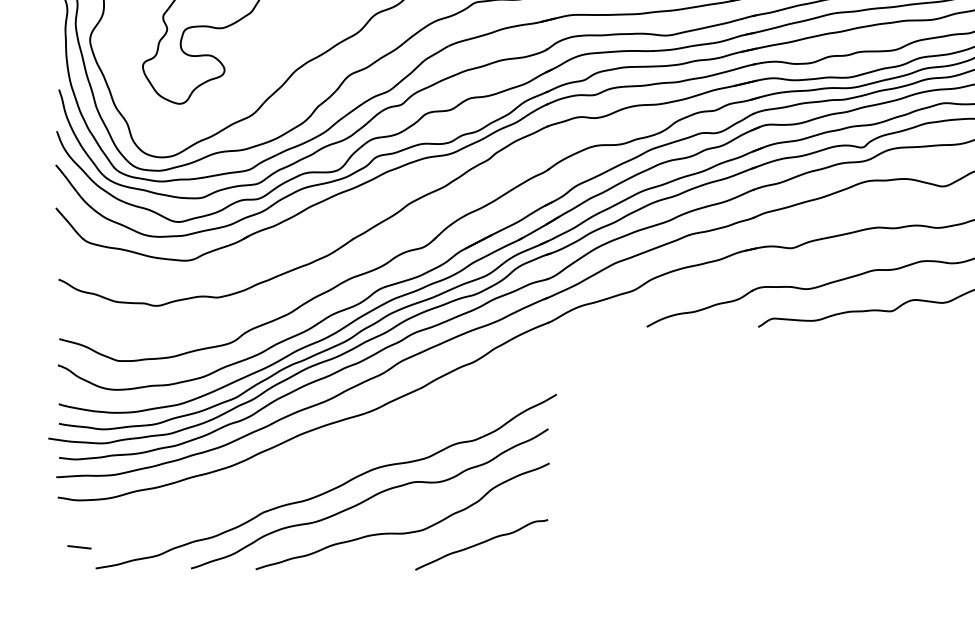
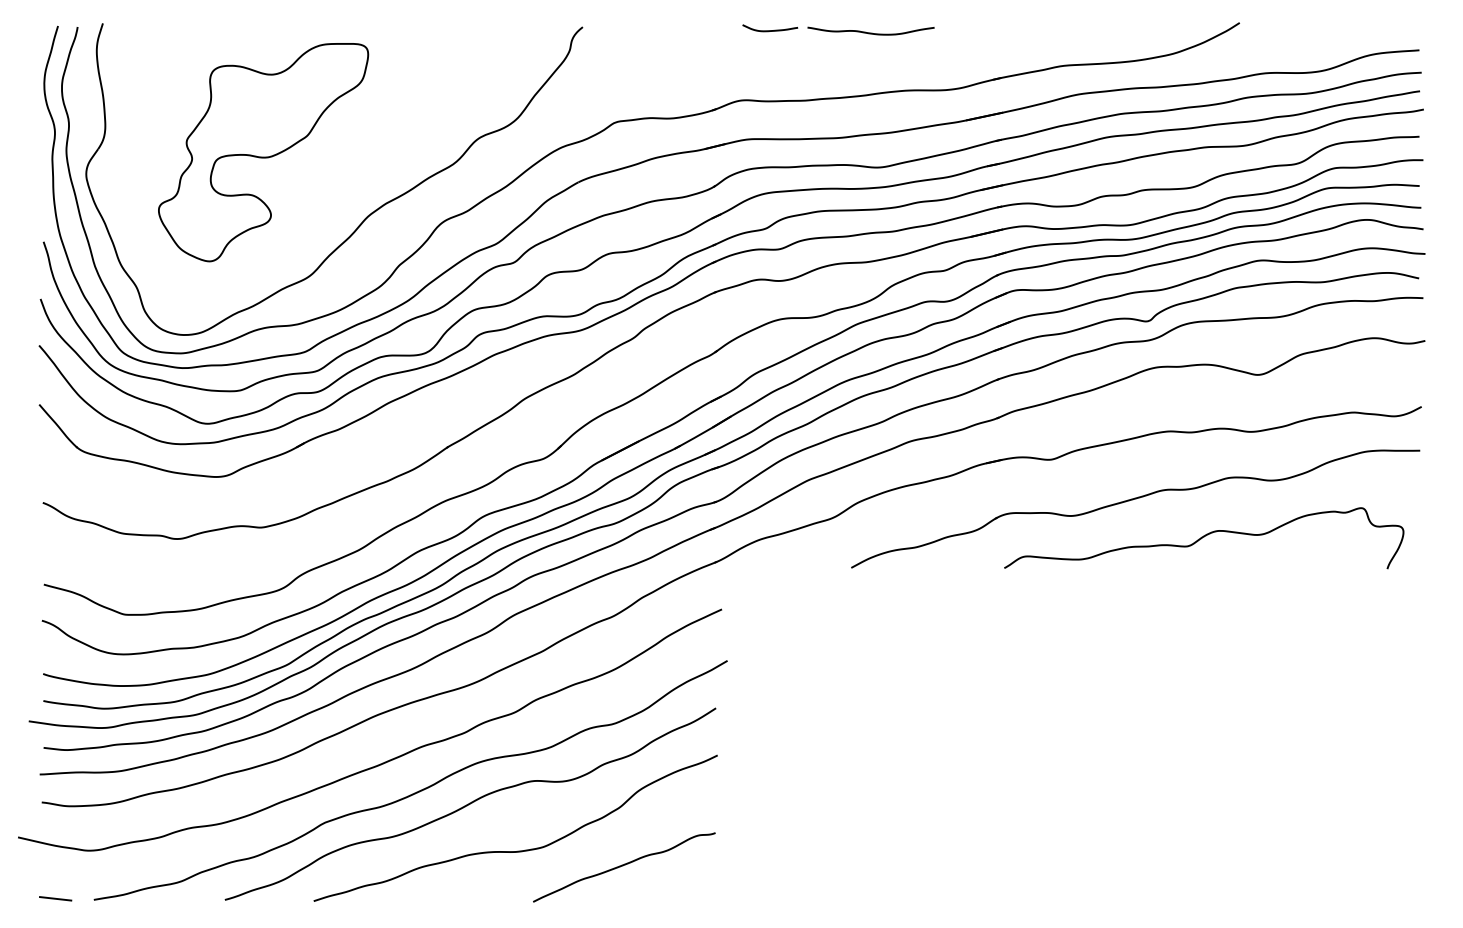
curve: (307, 467) -> (384, 761), added
line: (79, 547) -> (55, 898), moved

